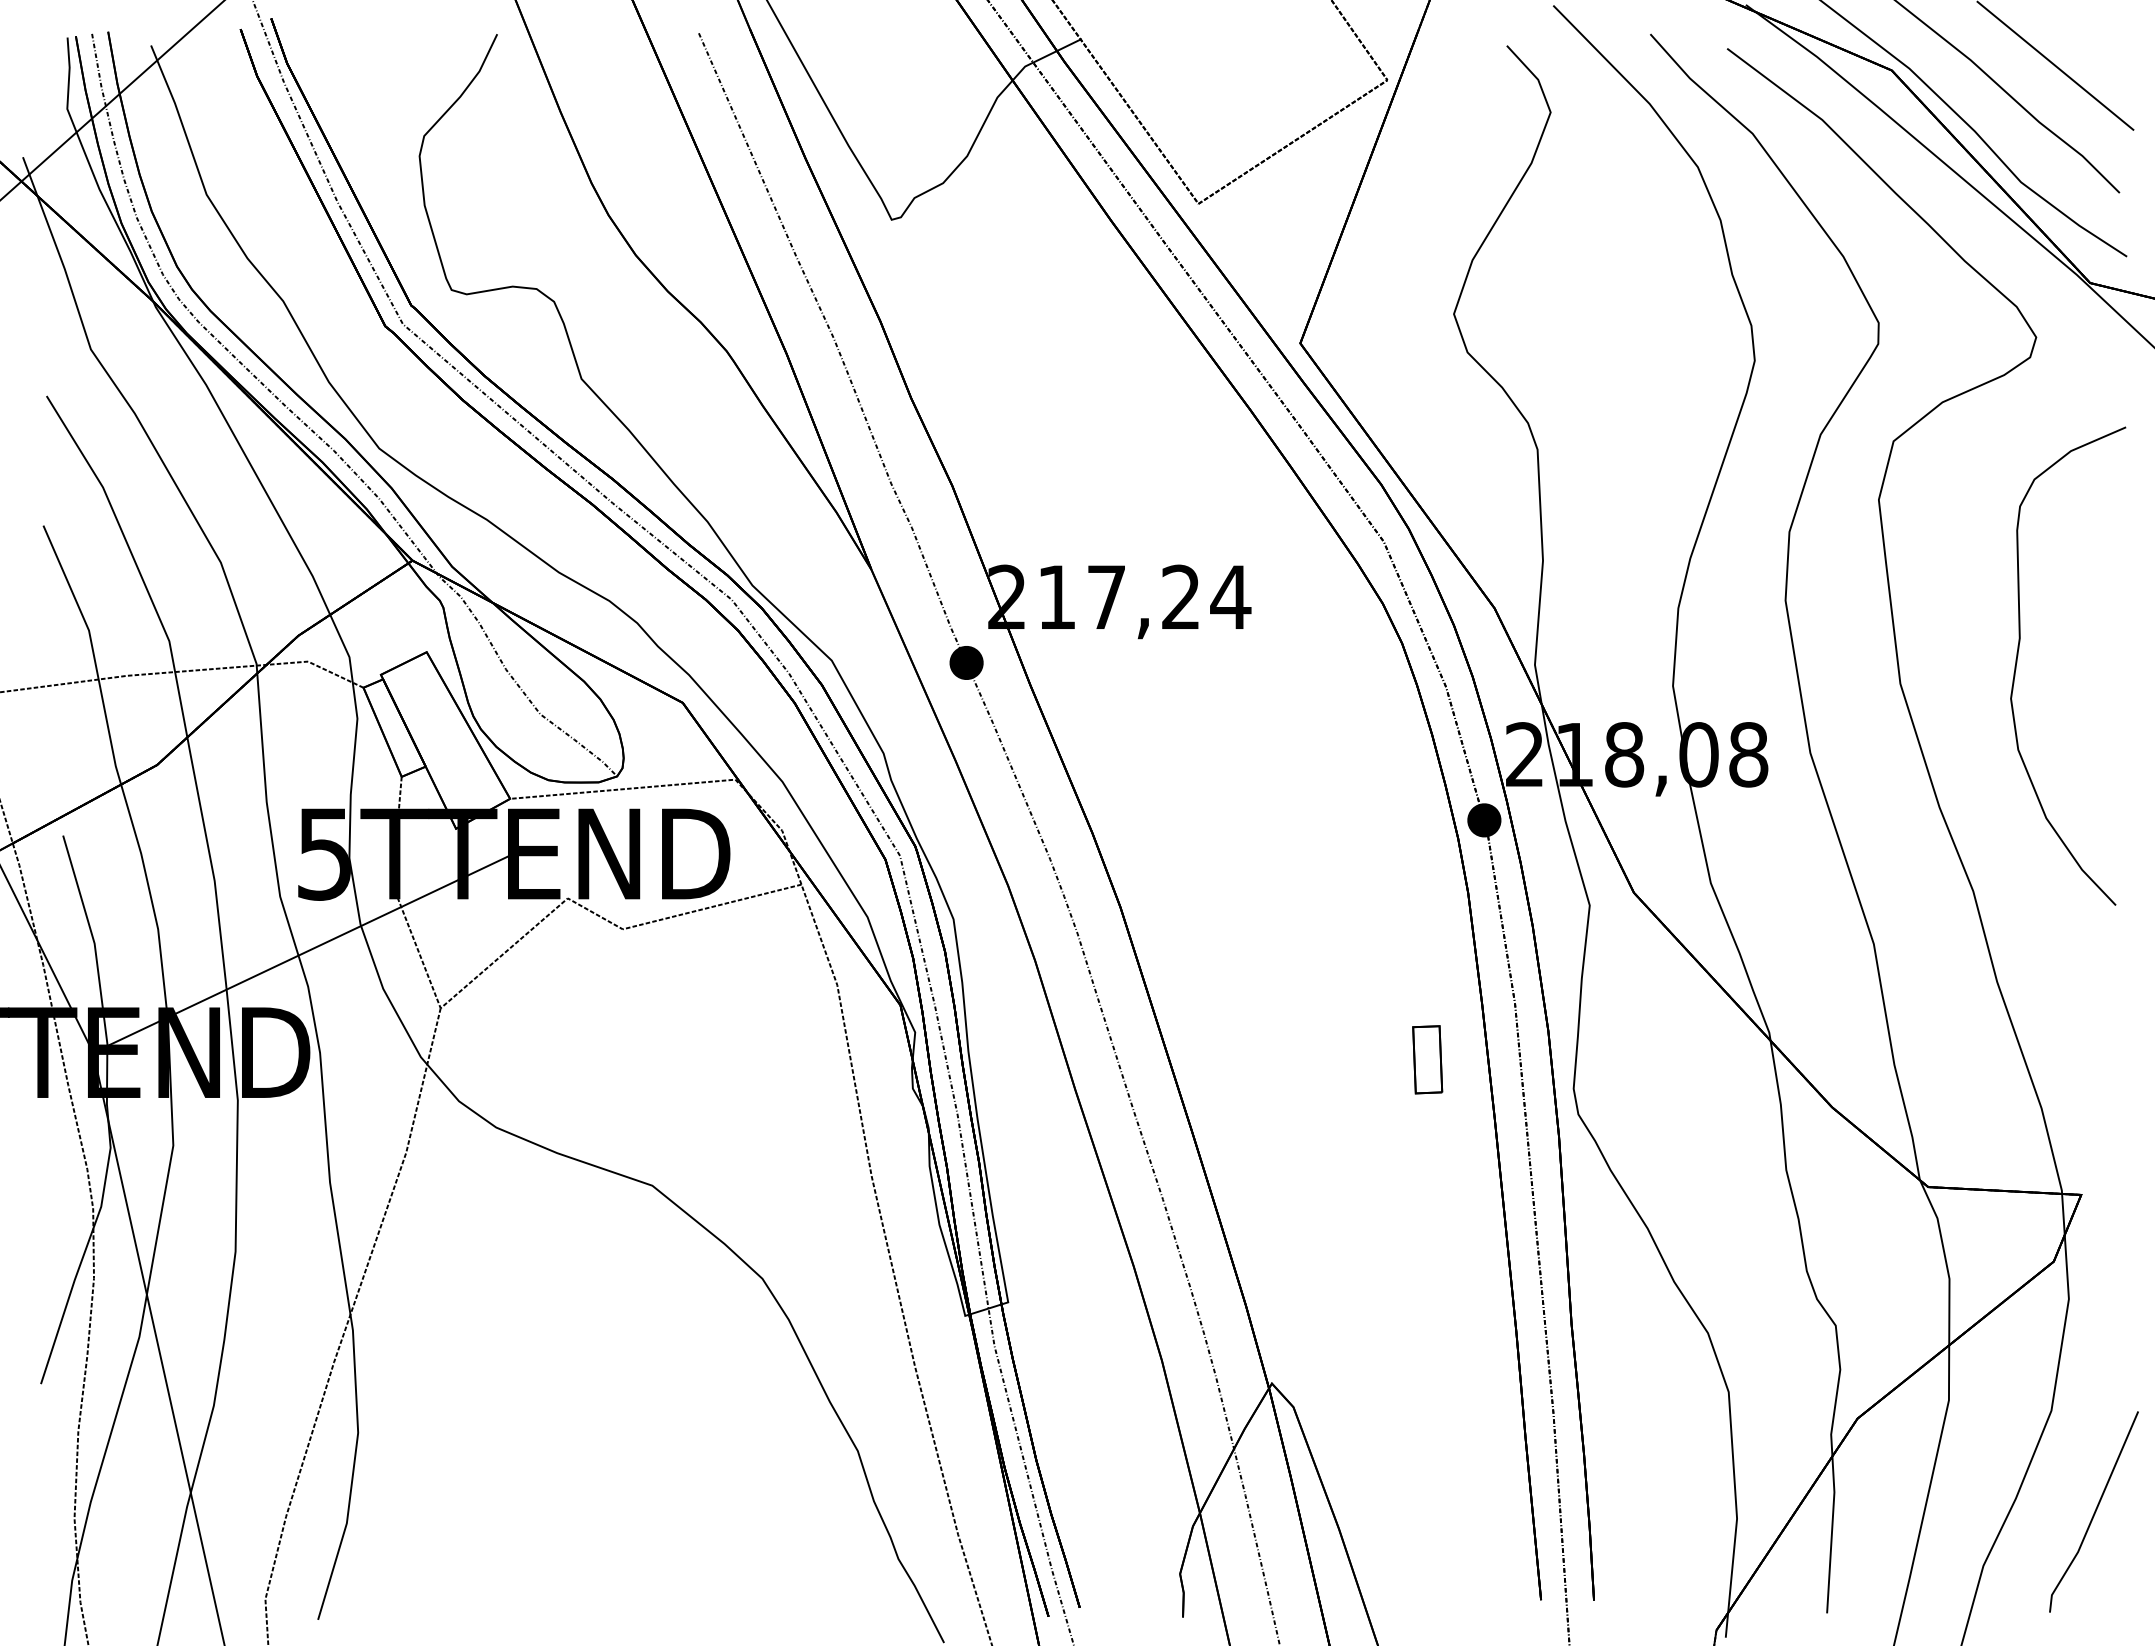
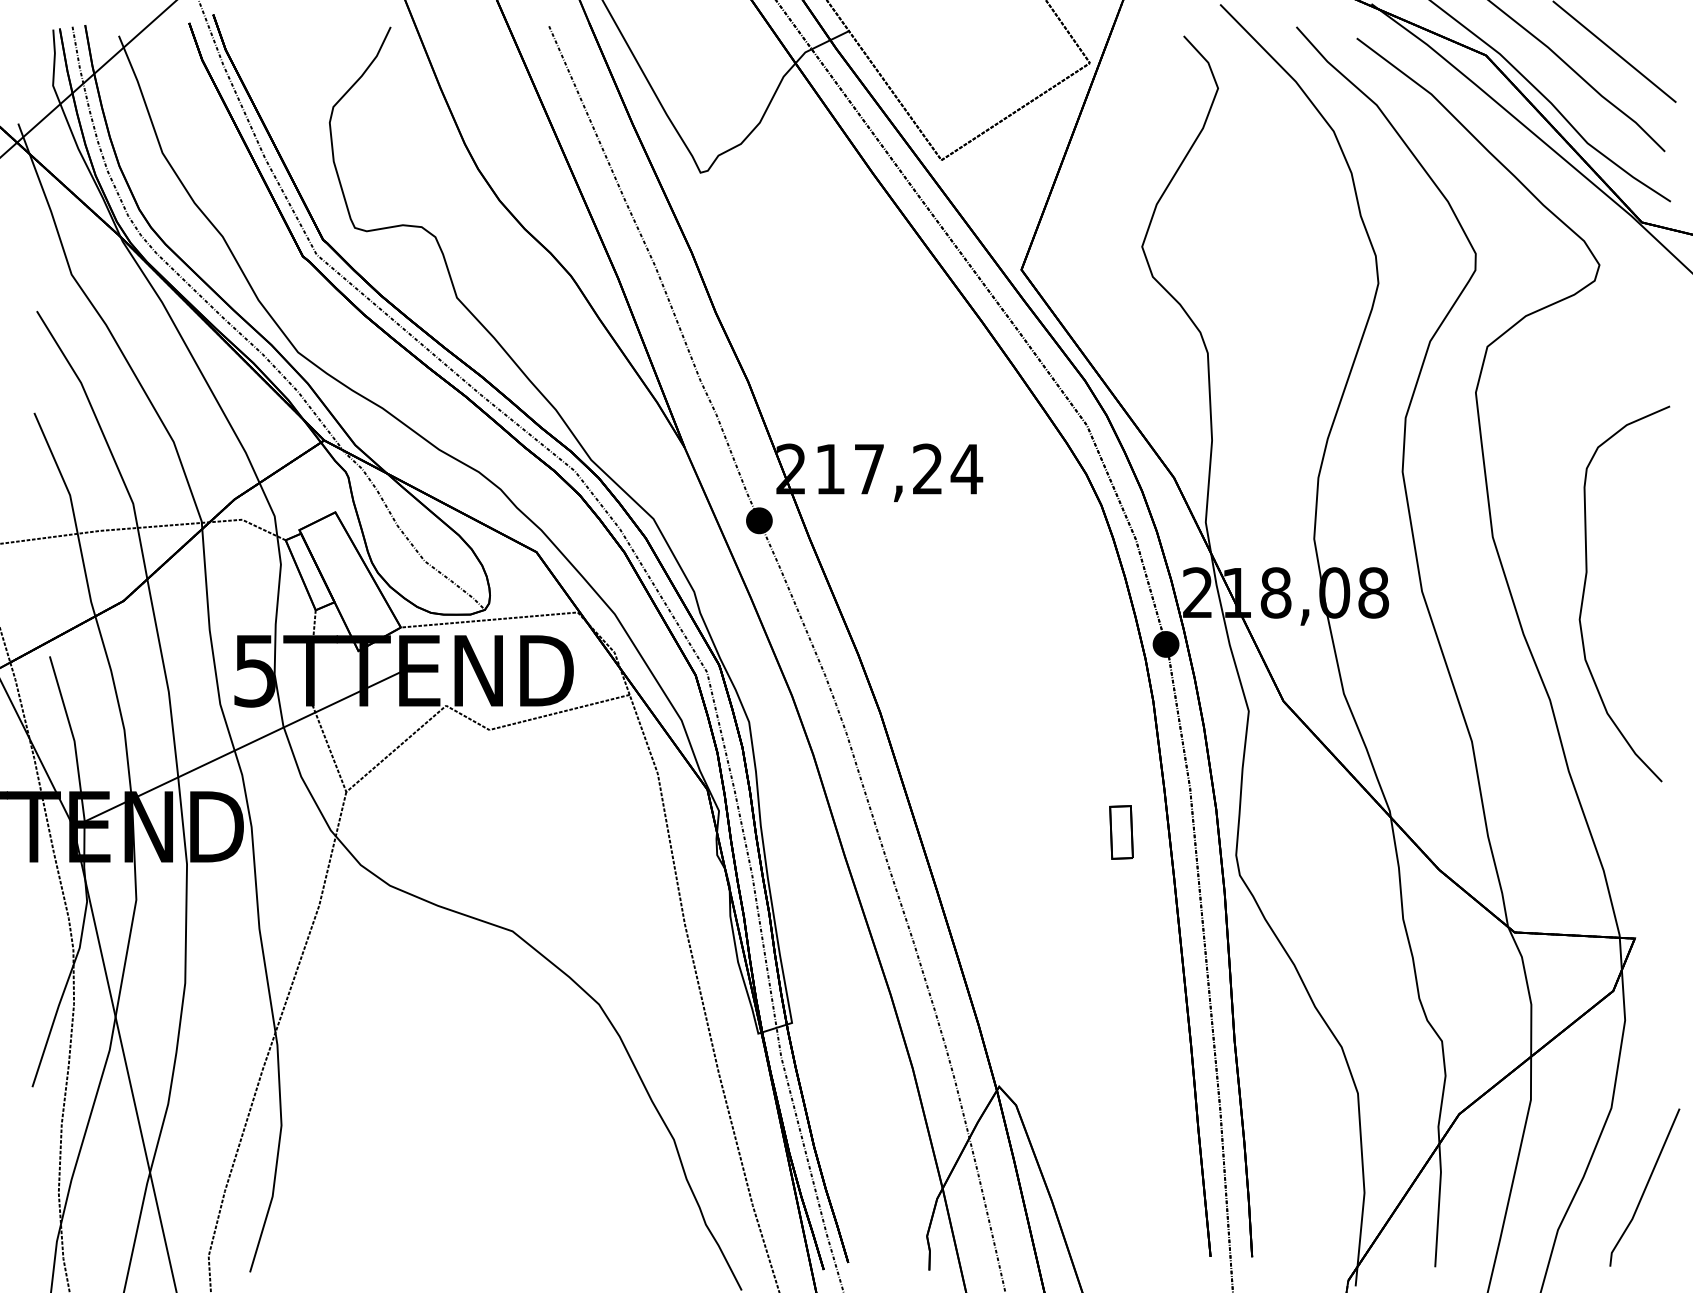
curve: (2018, 656) -> (1585, 586), moved

